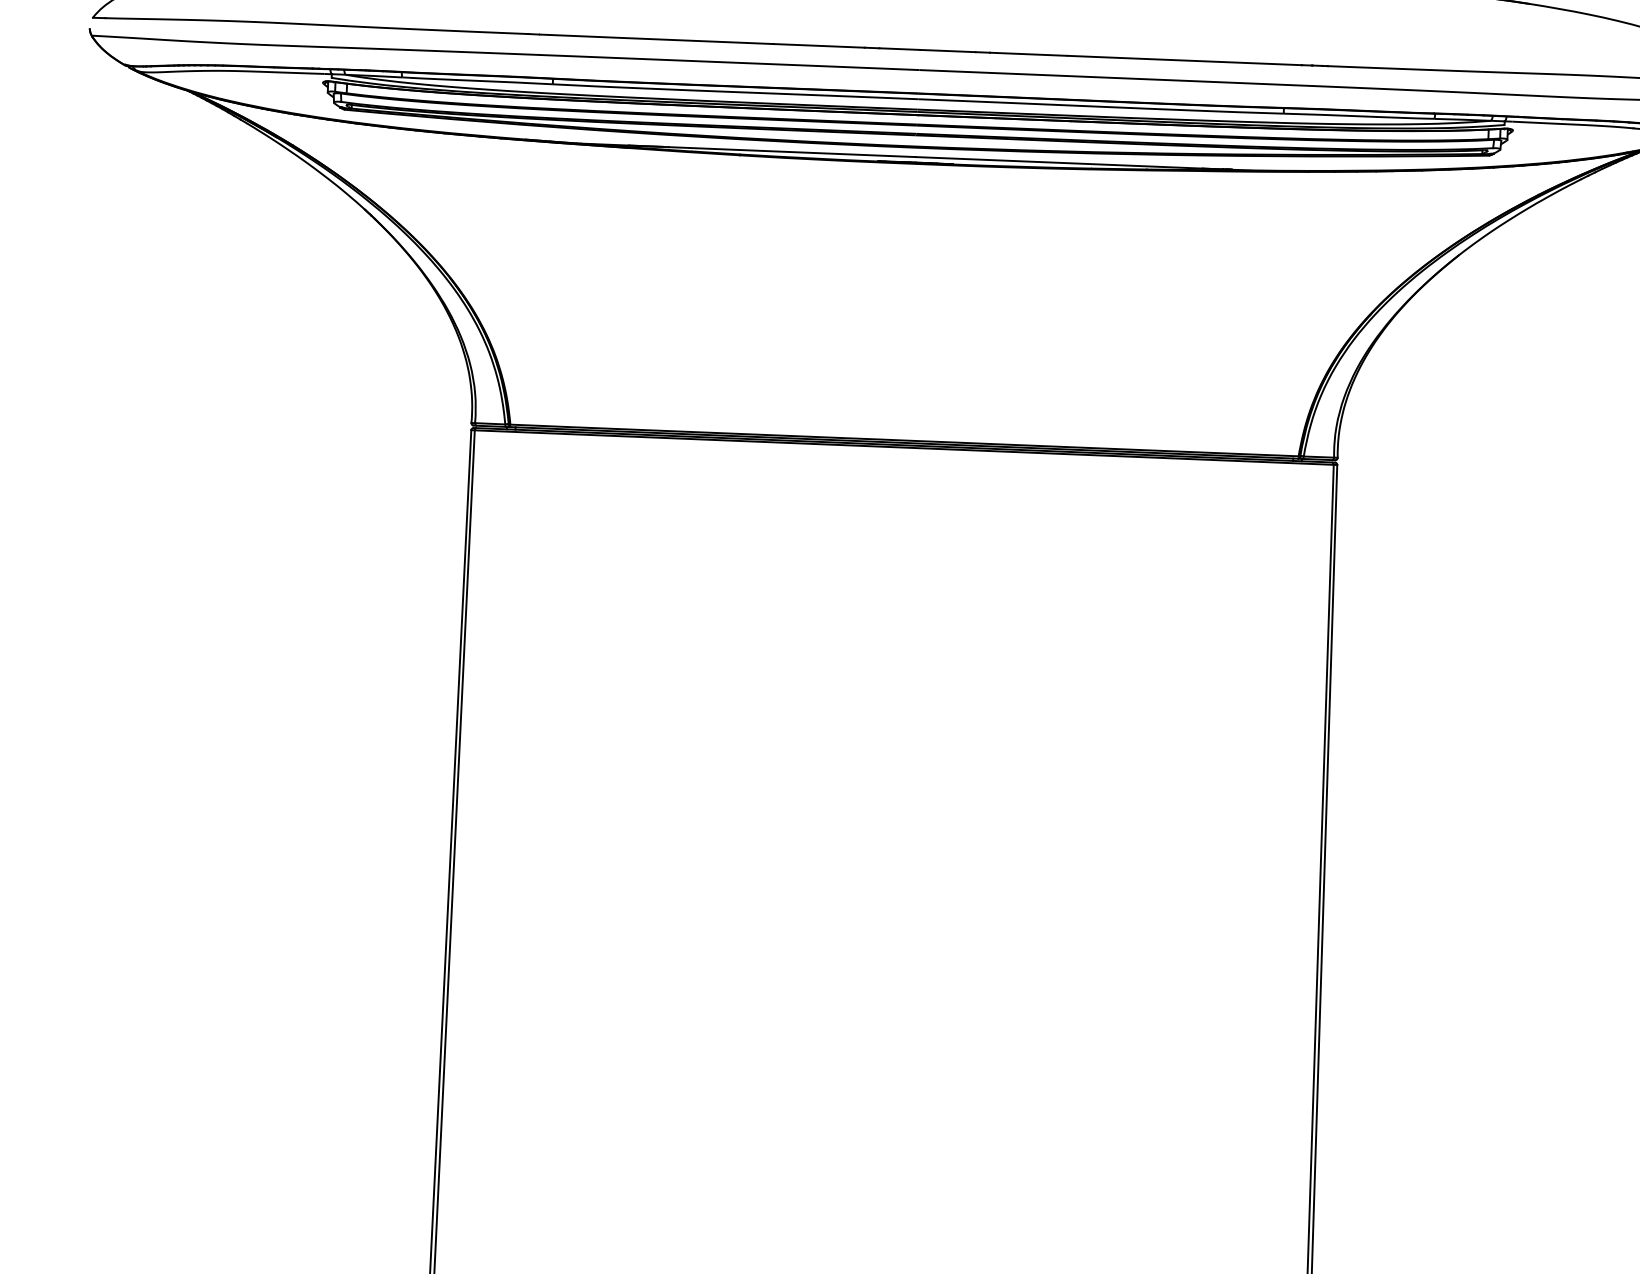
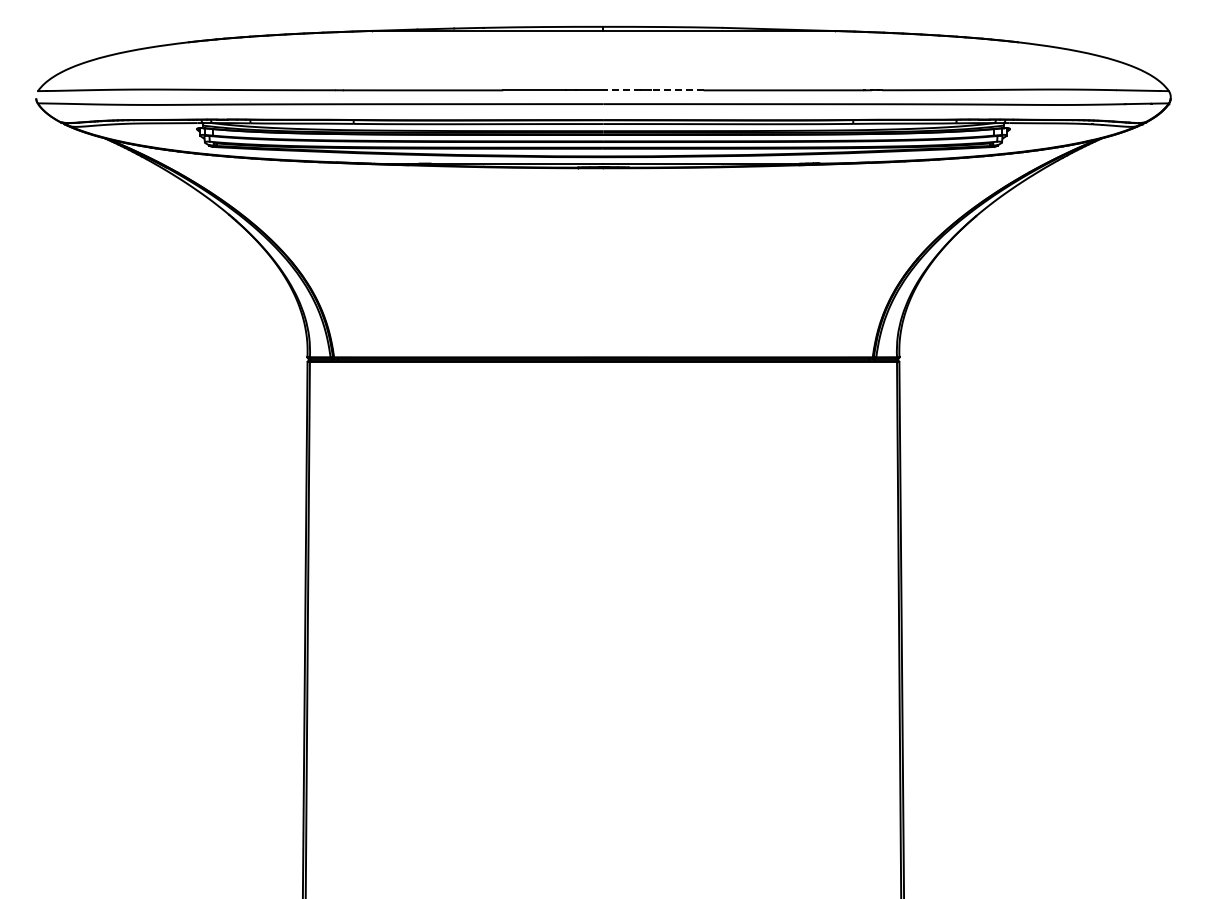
line: (948, 51) -> (622, 90), solid -> dashed
line: (1027, 54) -> (676, 90), solid -> dashed

